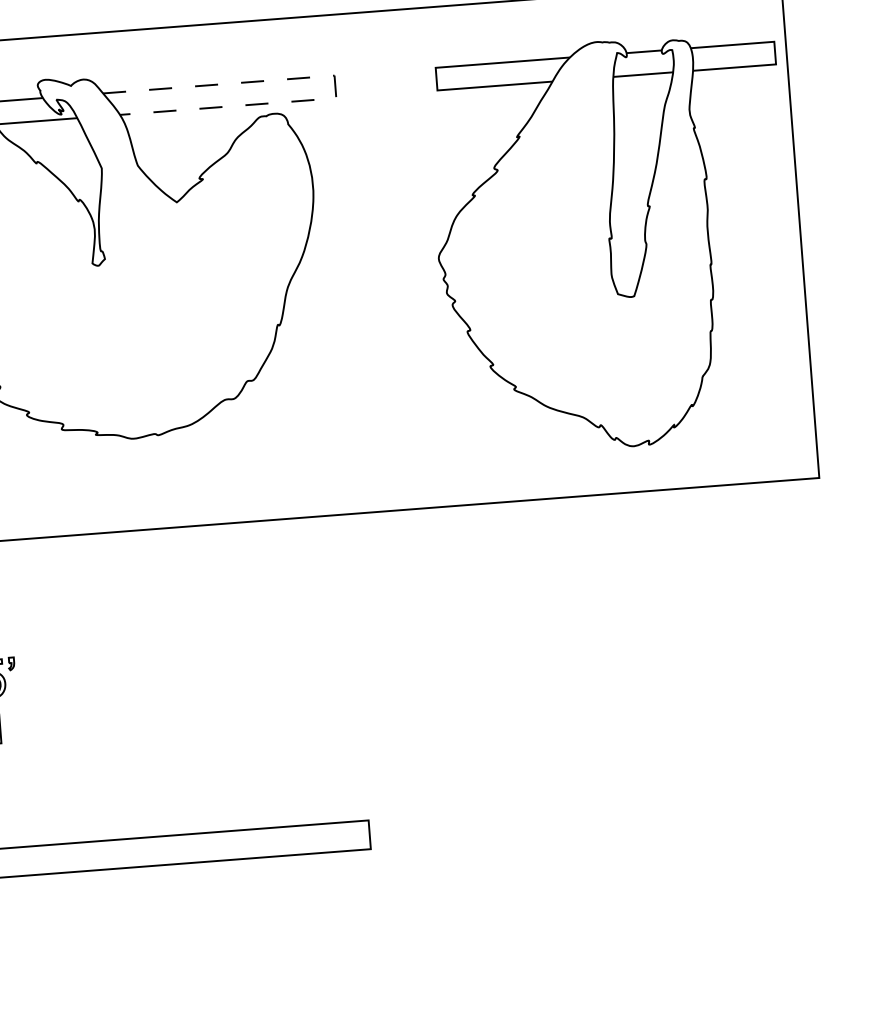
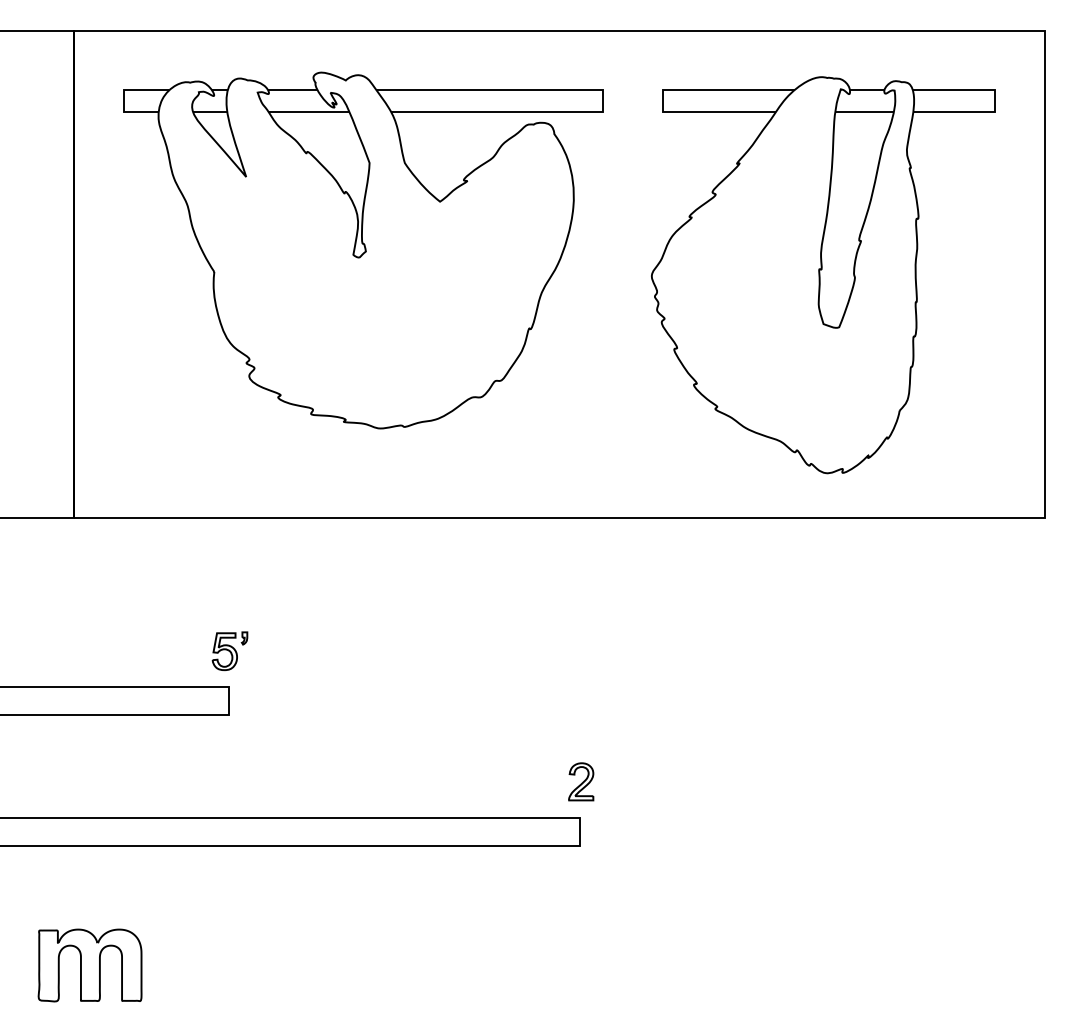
line: (335, 80) -> (603, 94), dashed -> solid
part: (614, 244) -> (823, 275), moved
part: (366, 783) -> (581, 781), added

